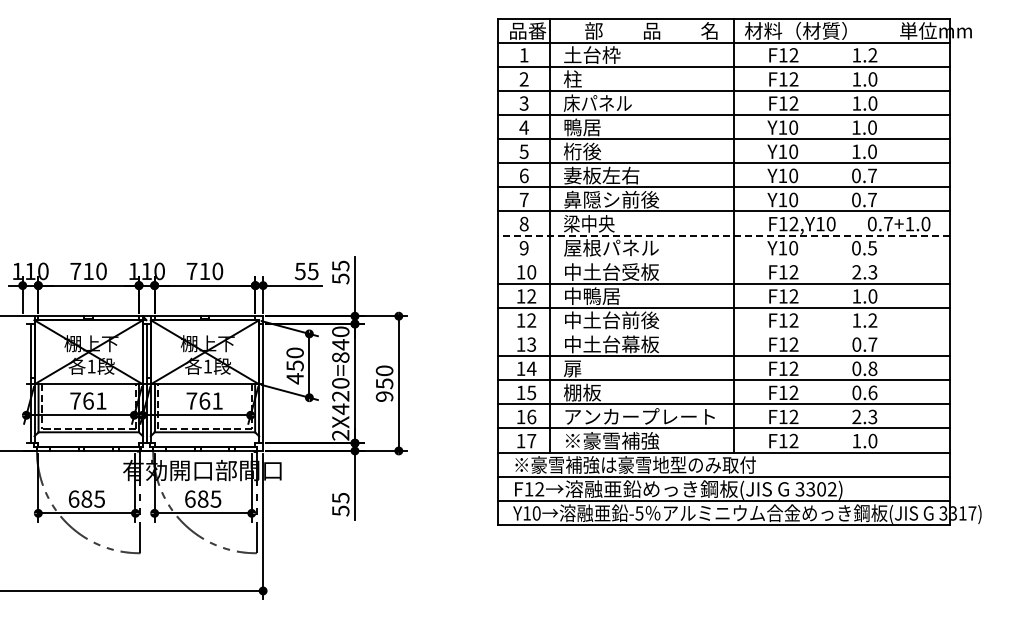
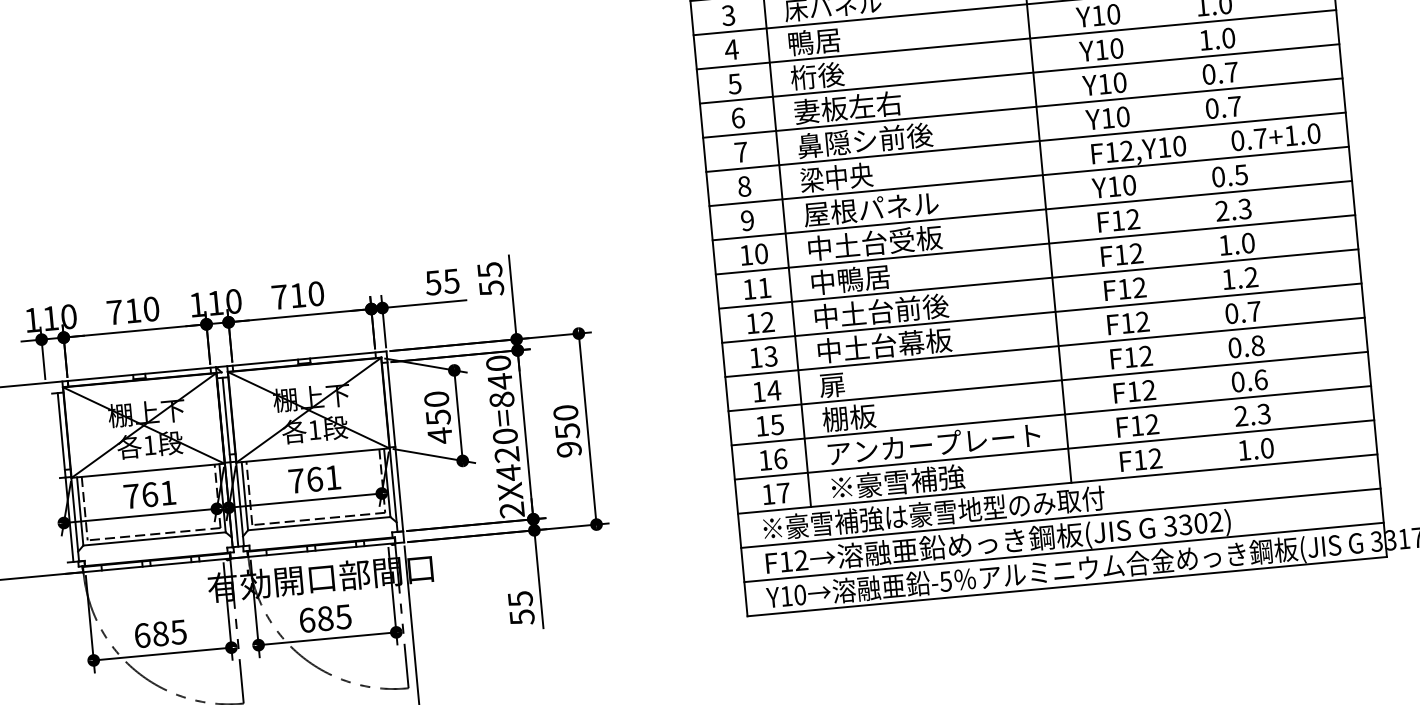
line: (723, 235) -> (1028, 176), dashed -> solid
line: (723, 259) -> (1031, 210), added
text: (531, 296) -> (764, 288), 12 -> 11
line: (723, 331) -> (1041, 312), added

